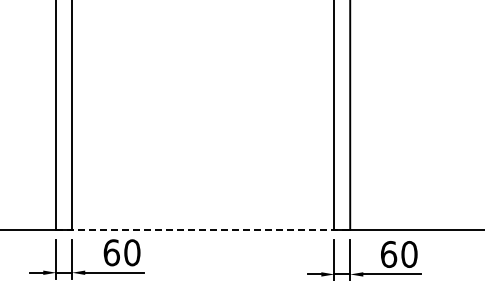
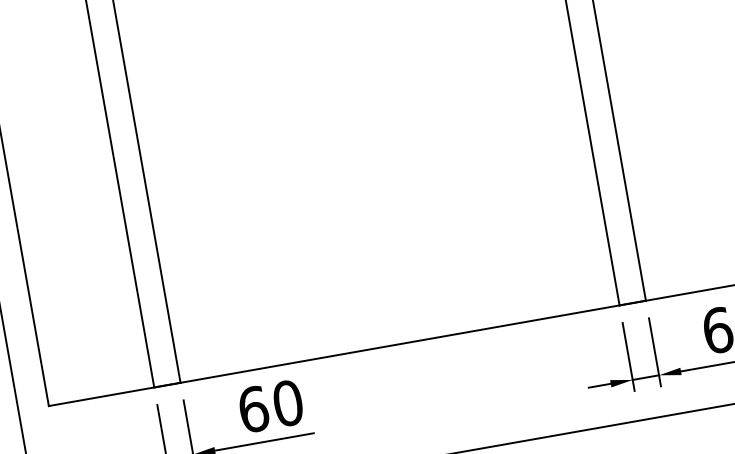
line: (203, 229) -> (400, 343), dashed -> solid

